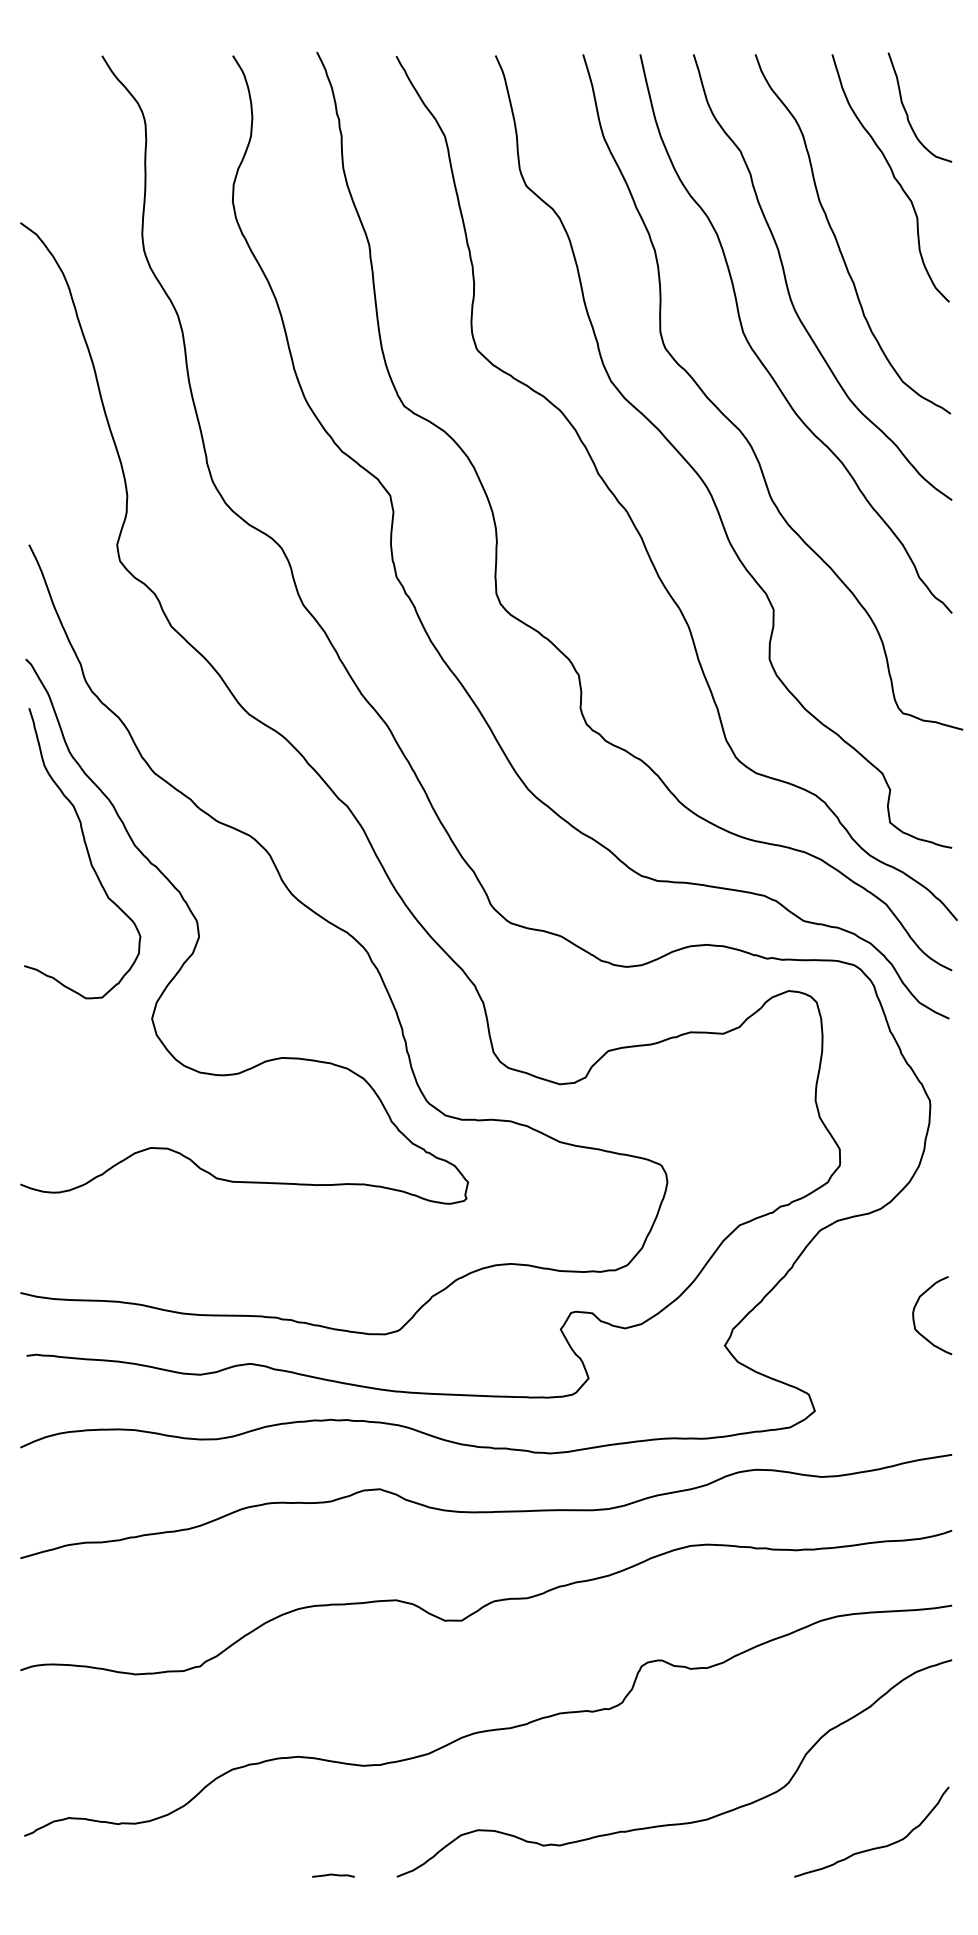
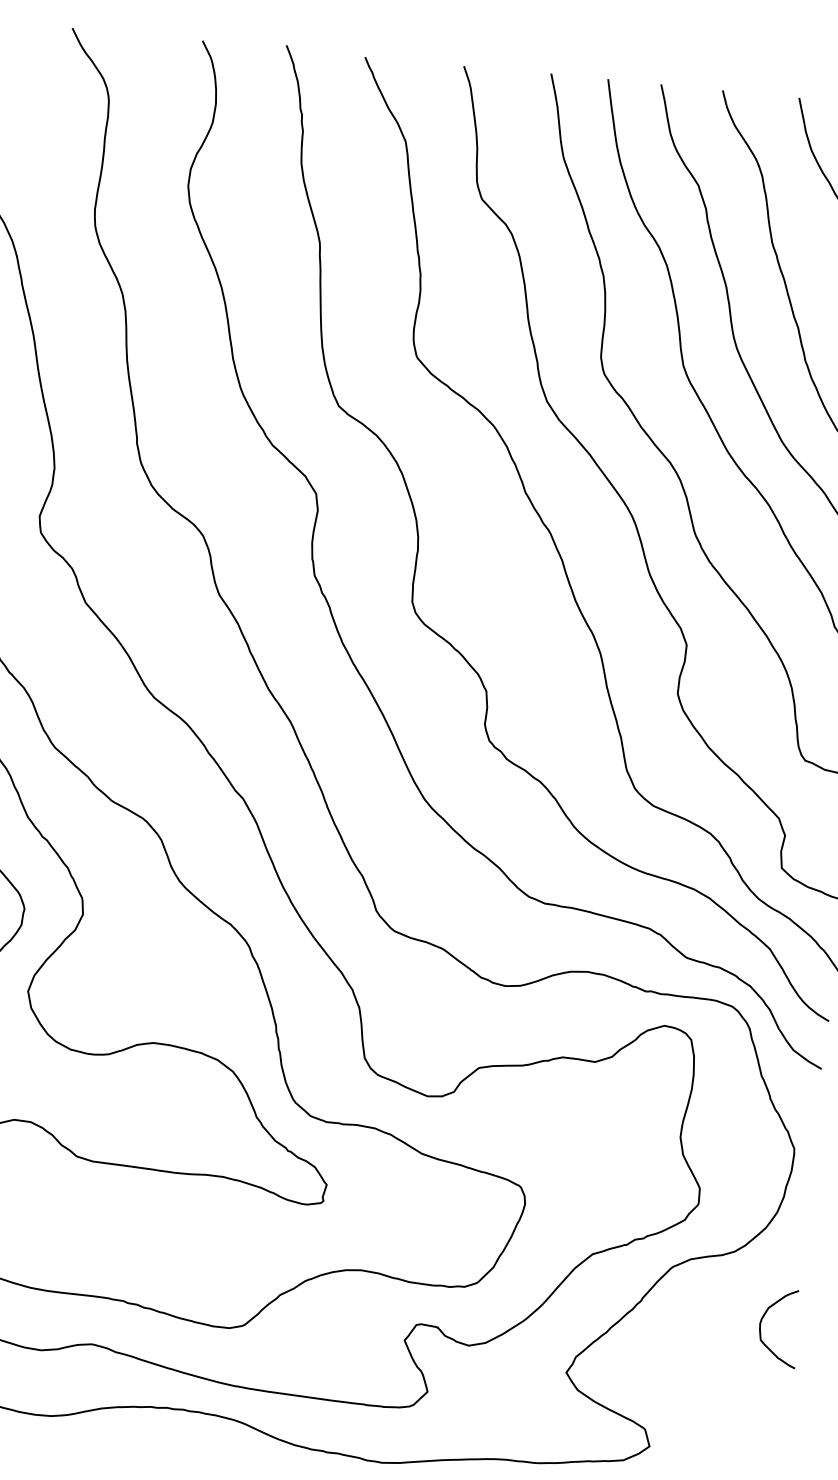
curve: (914, 1315) -> (761, 1326), moved

